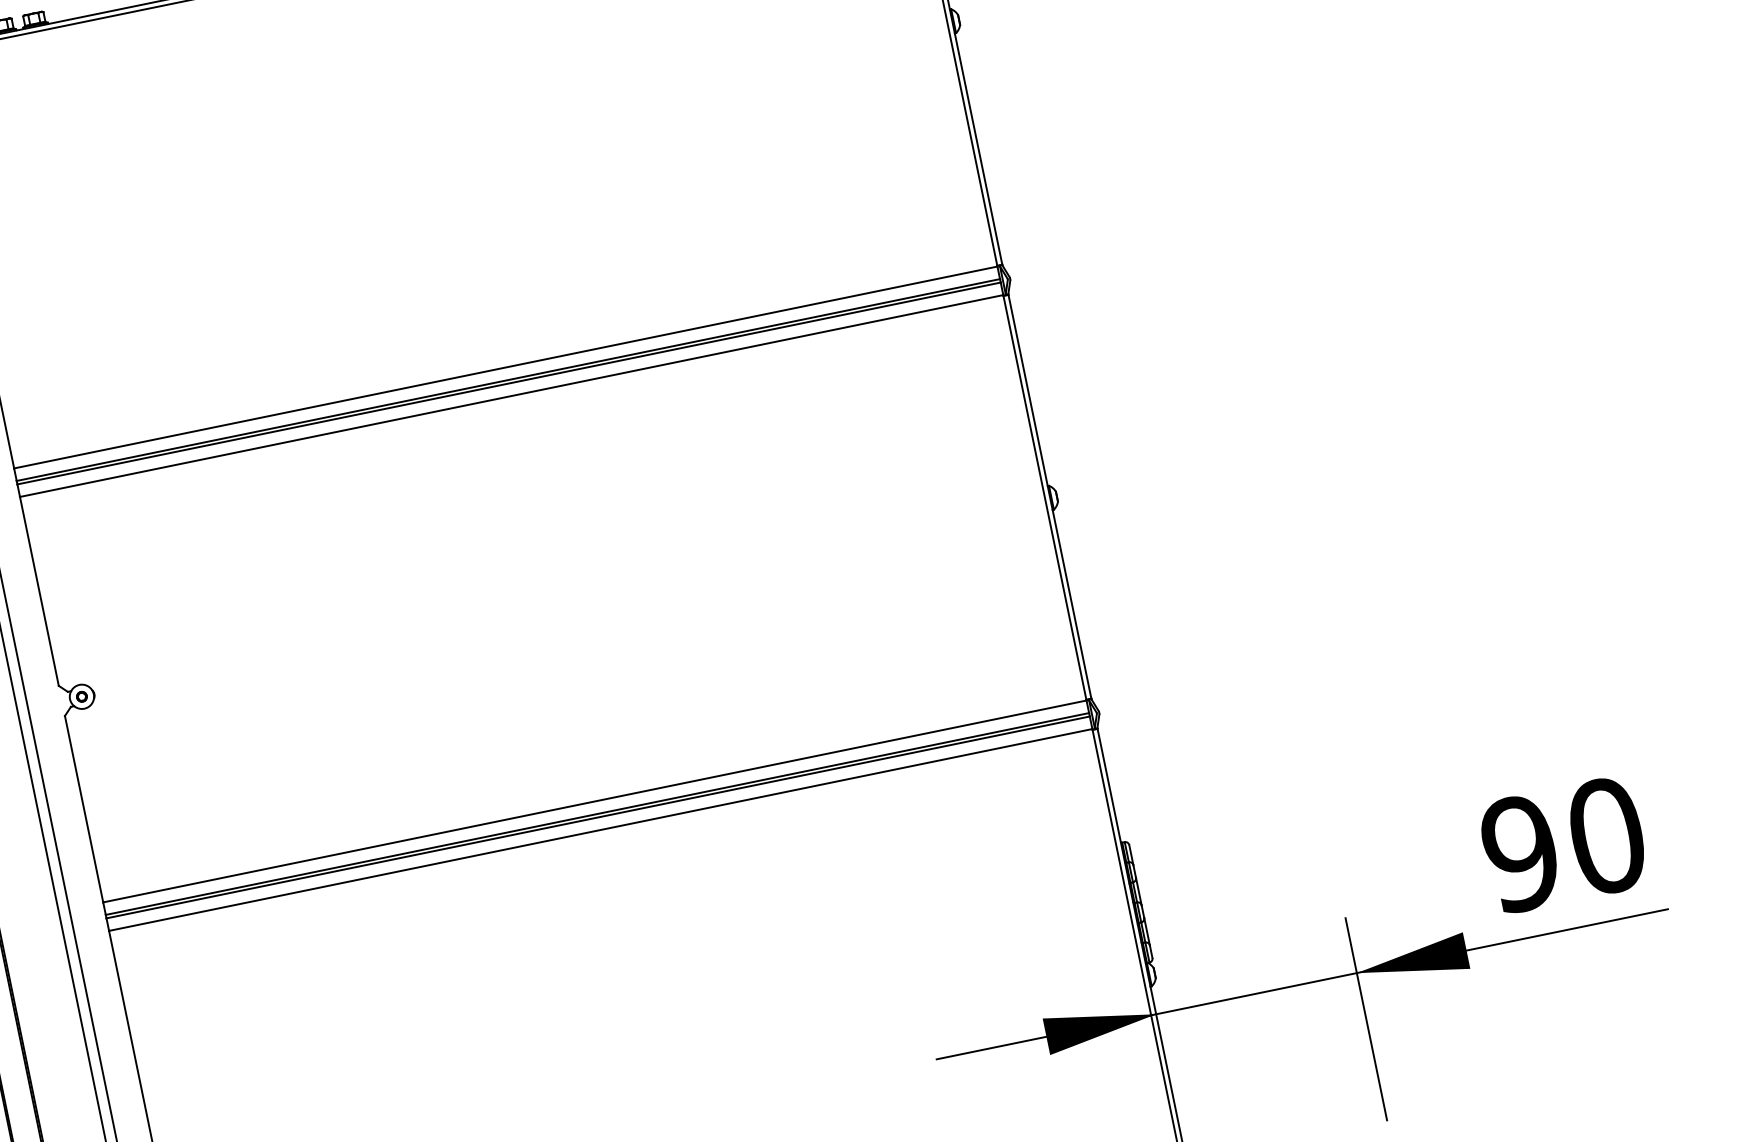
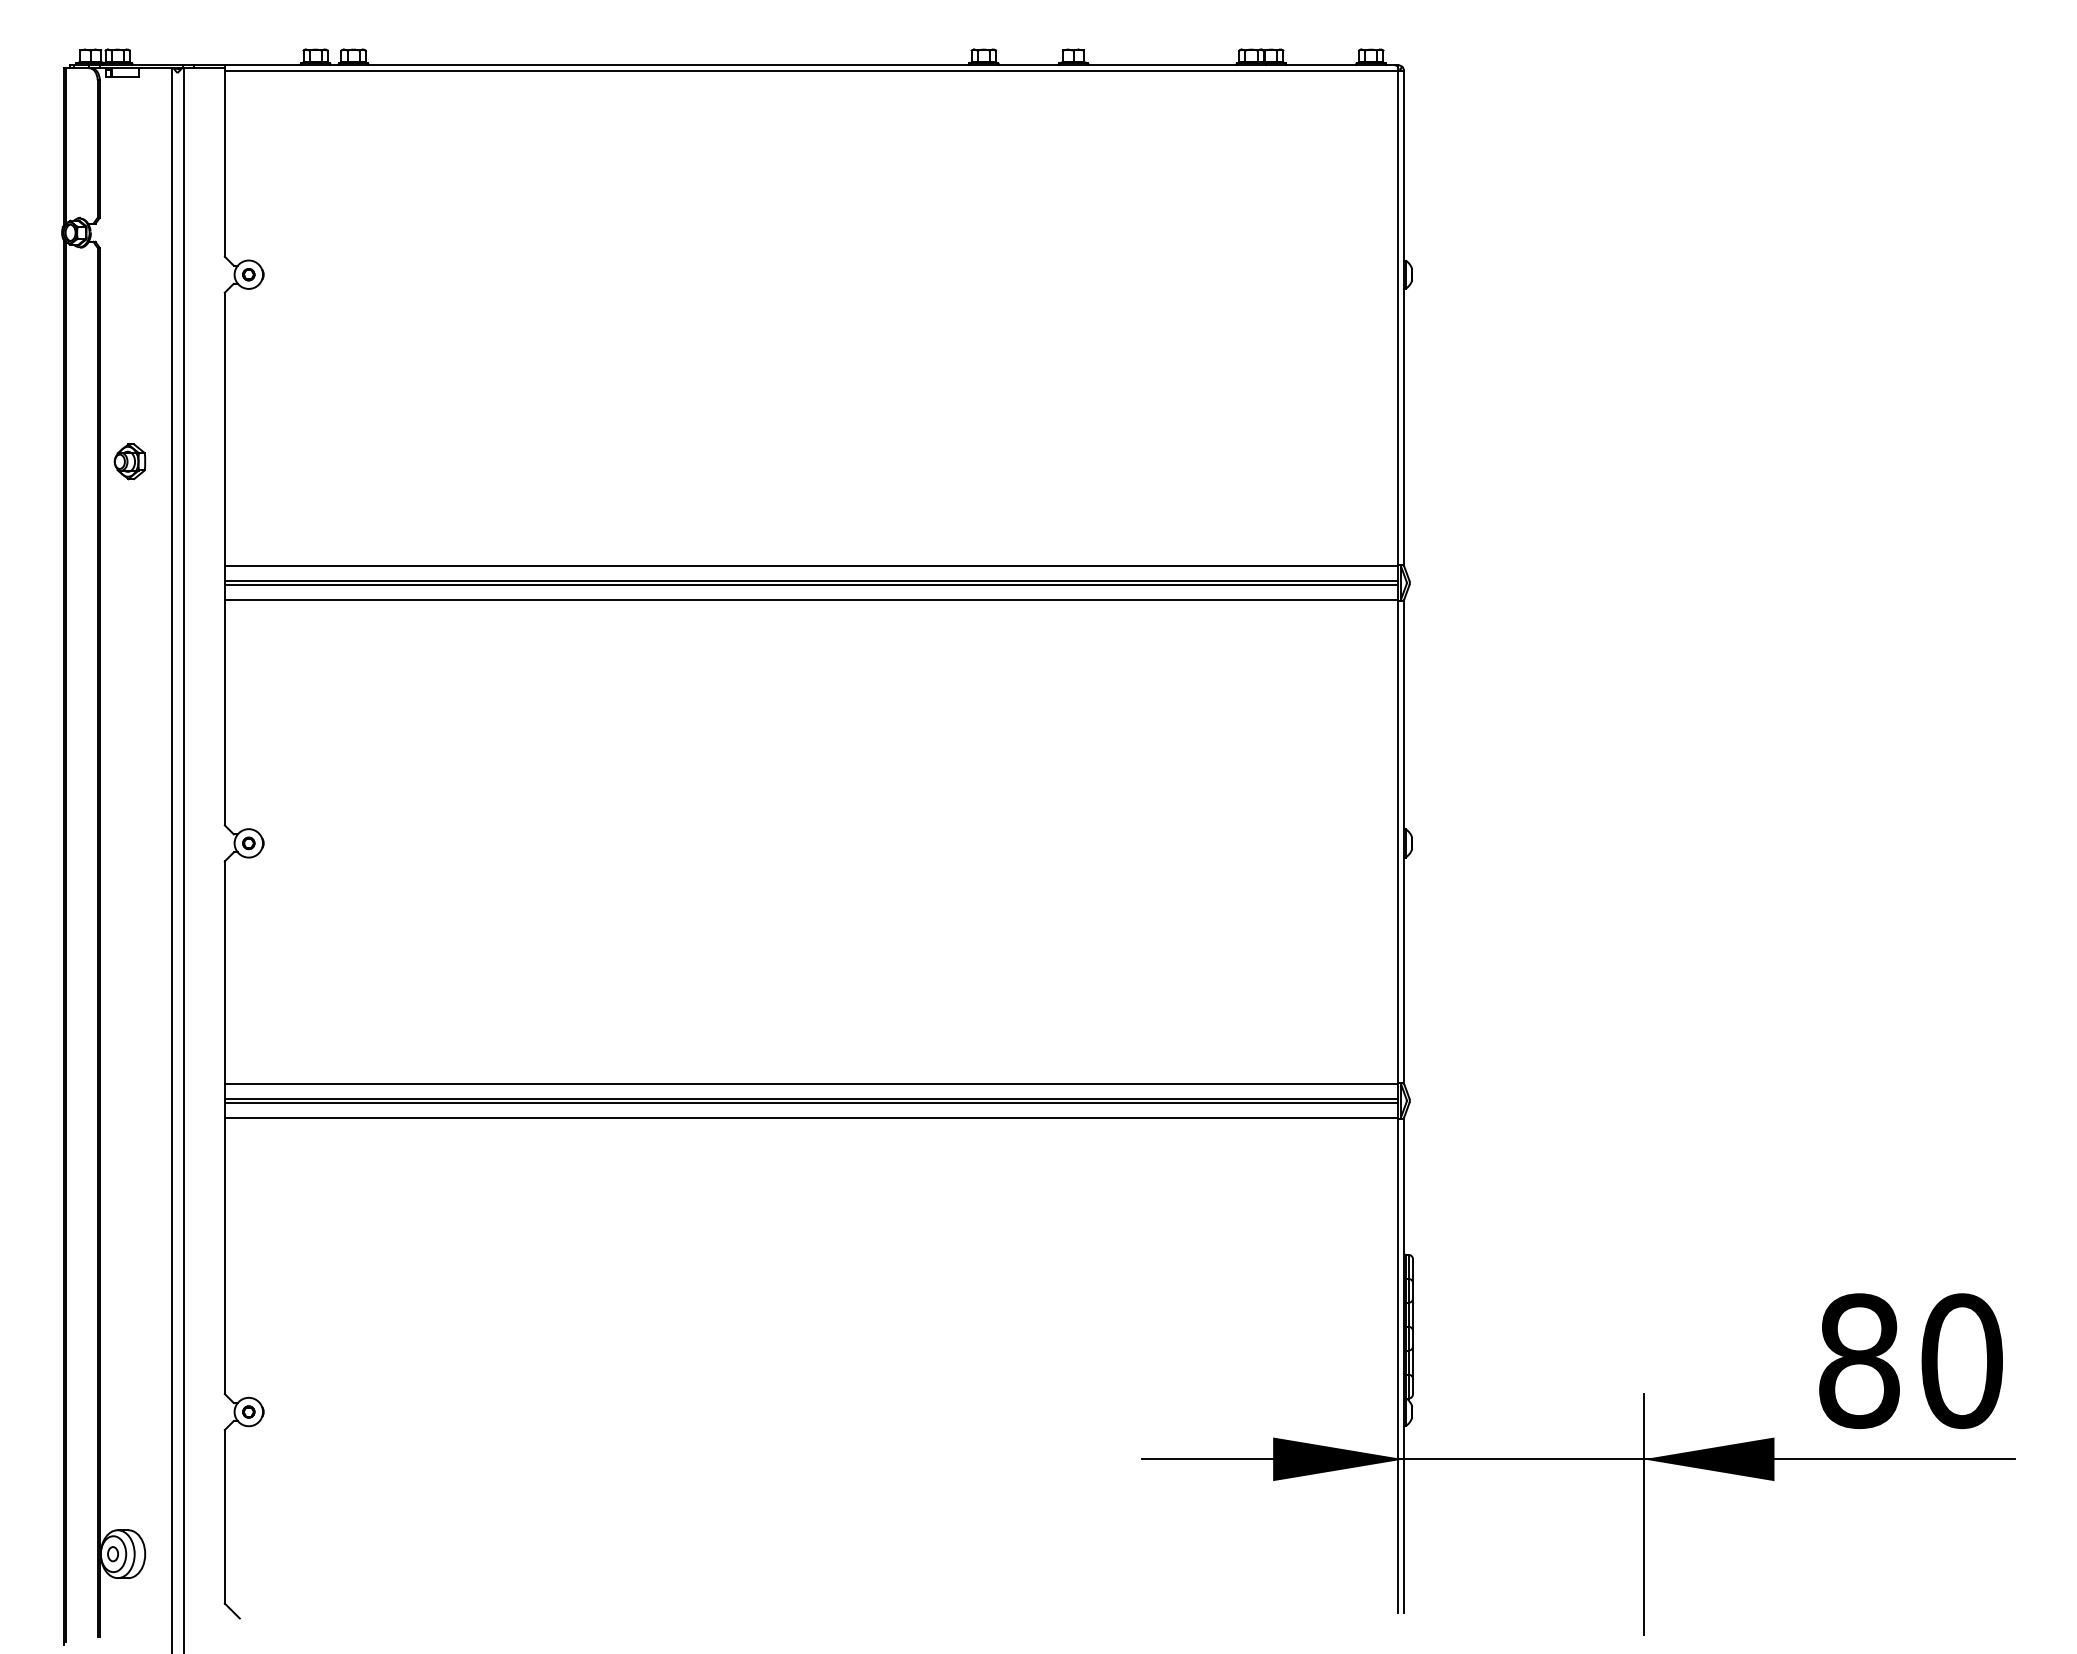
text: (1520, 854) -> (1858, 1361), 90 -> 80

